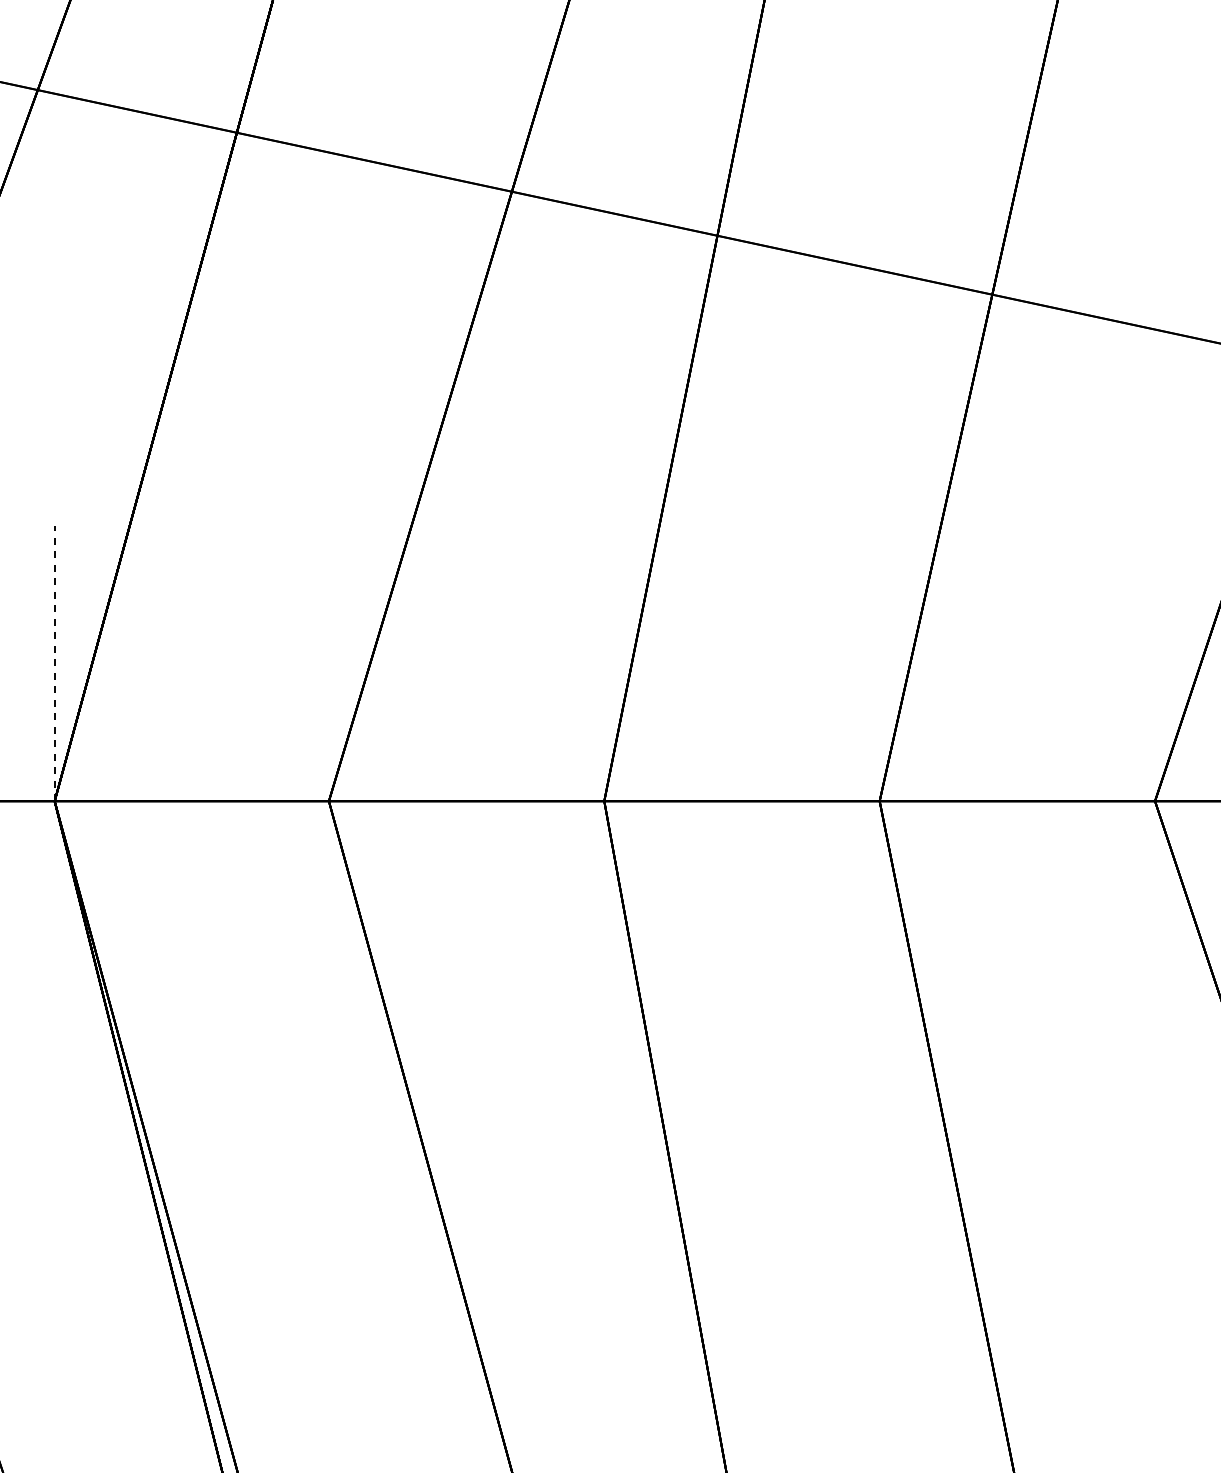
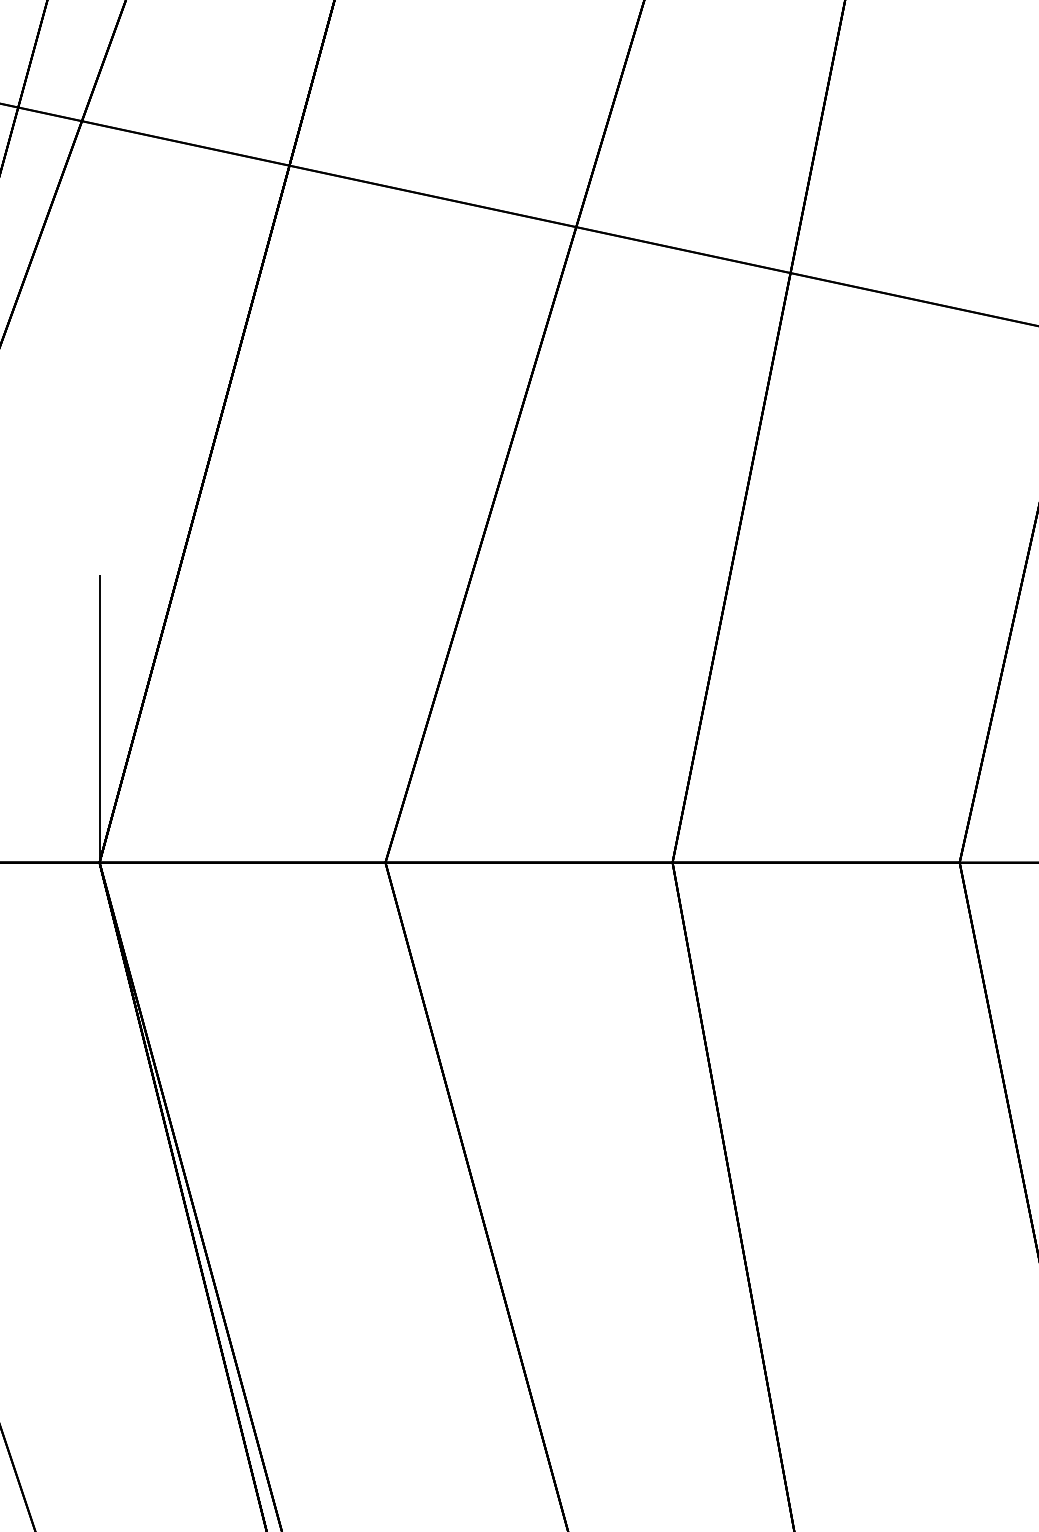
line: (54, 663) -> (99, 719), dashed -> solid

